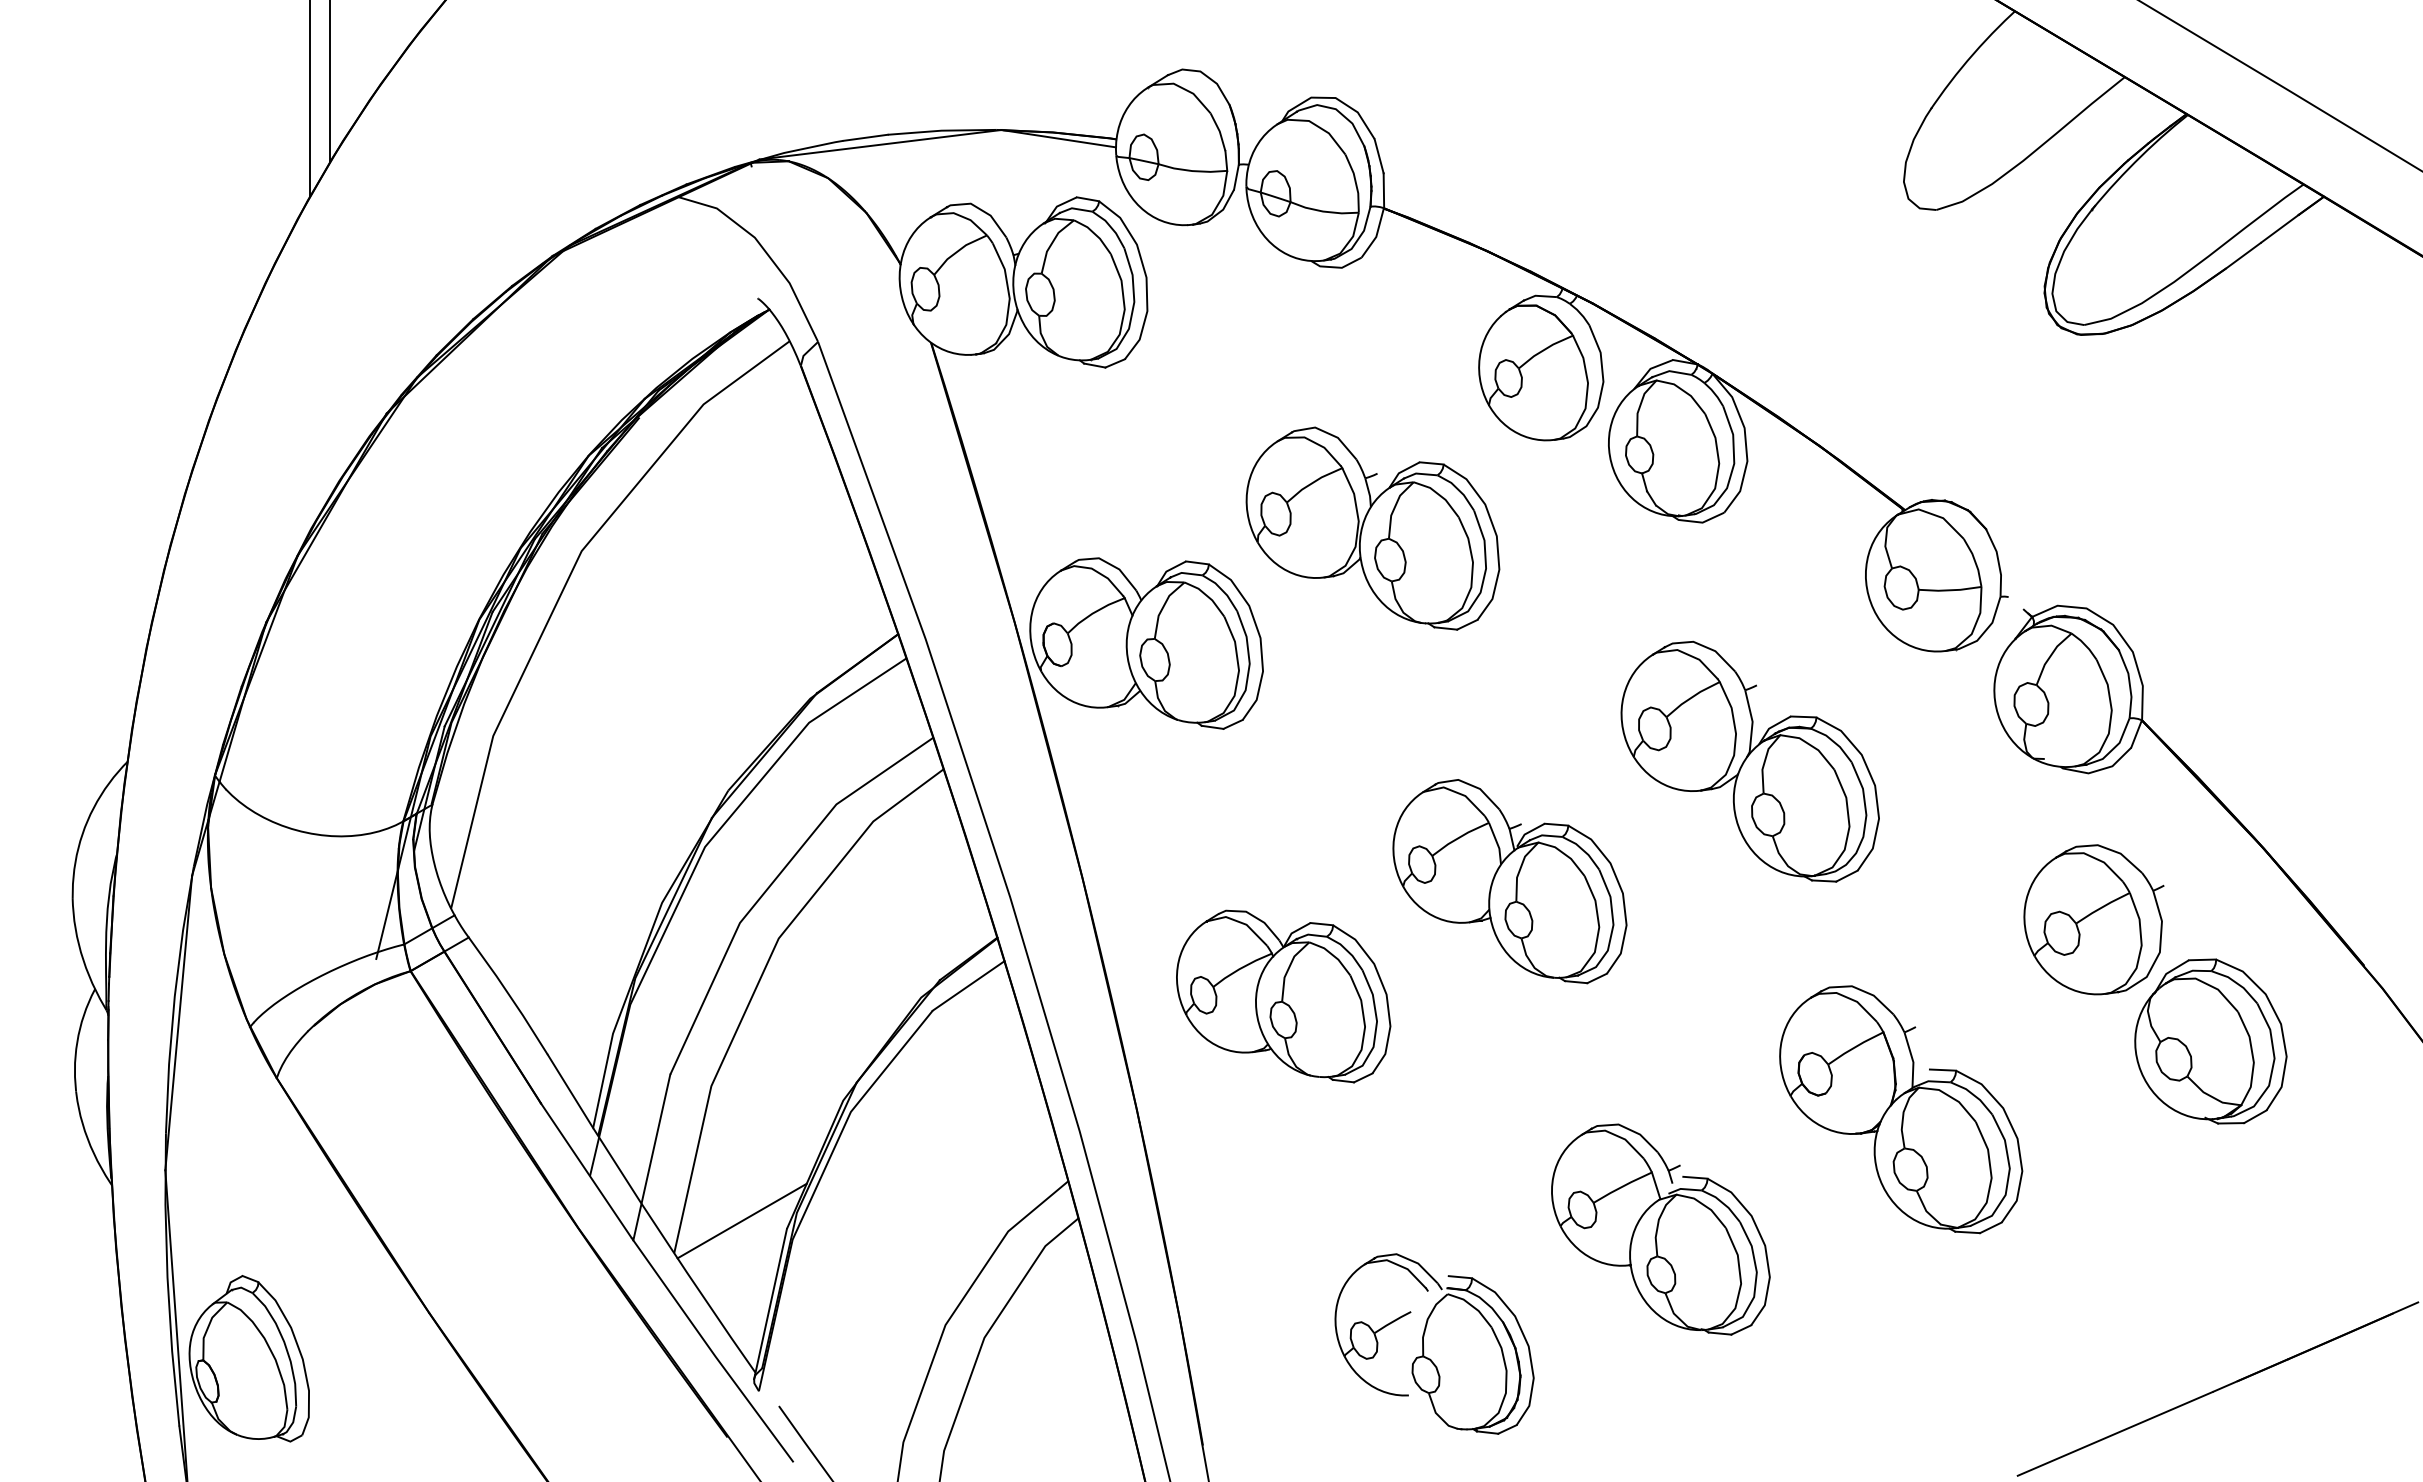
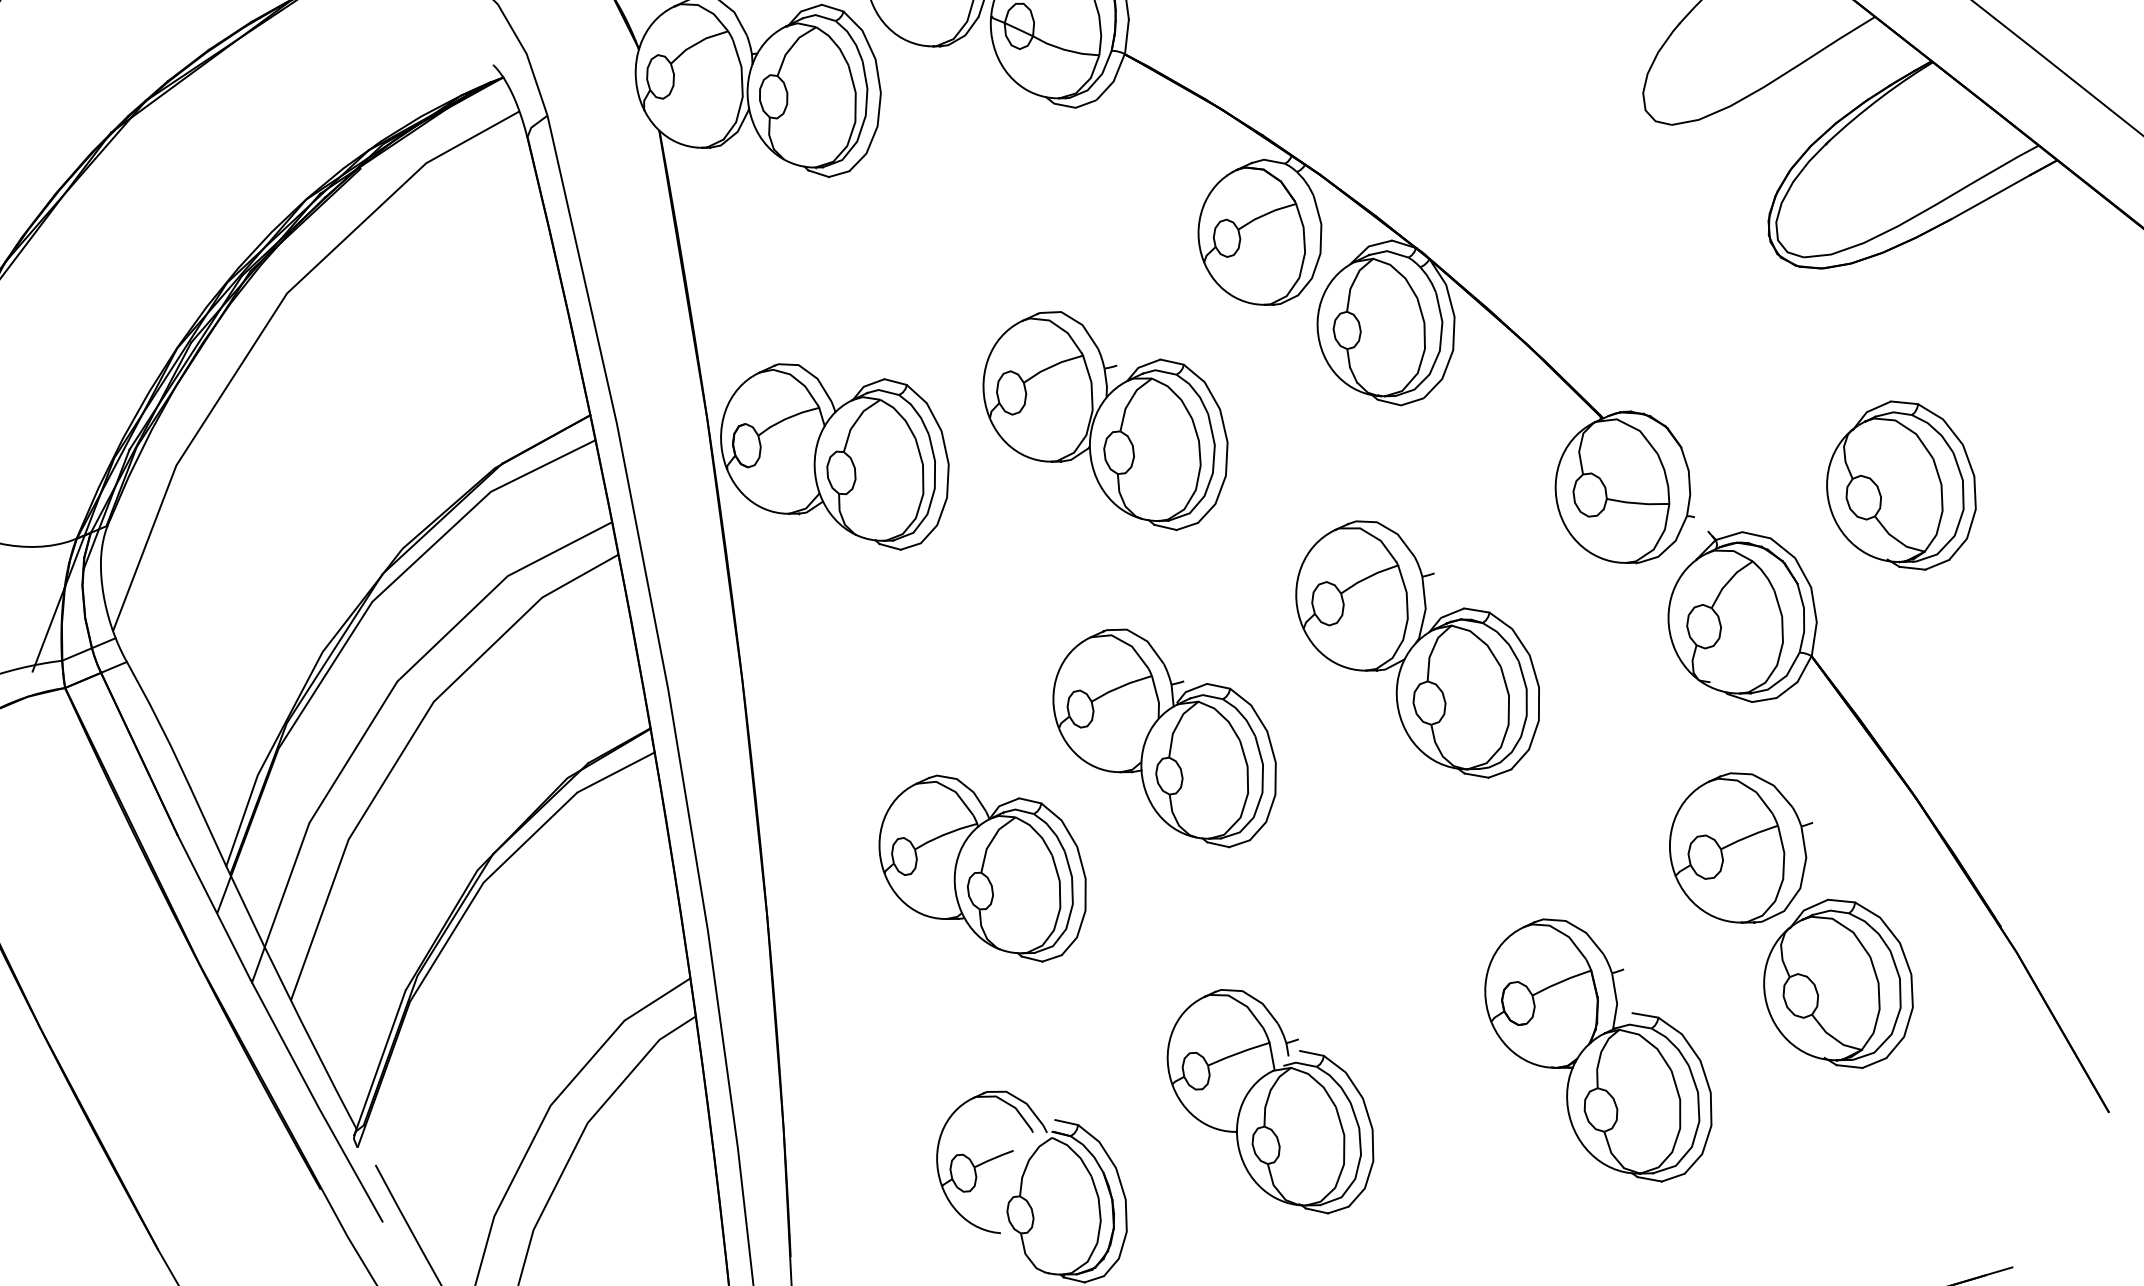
part: (1372, 528) -> (1105, 419), moved
part: (2210, 538) -> (1902, 484), added
part: (1283, 996) -> (983, 867), moved
part: (1901, 1109) -> (1599, 1049), moved
line: (741, 1220) -> (361, 976), removed

